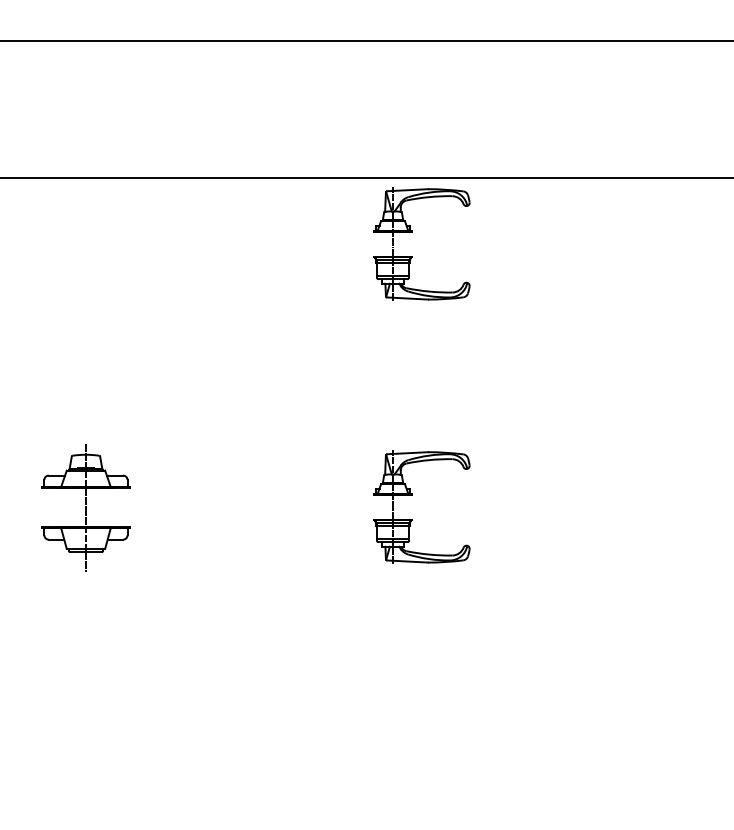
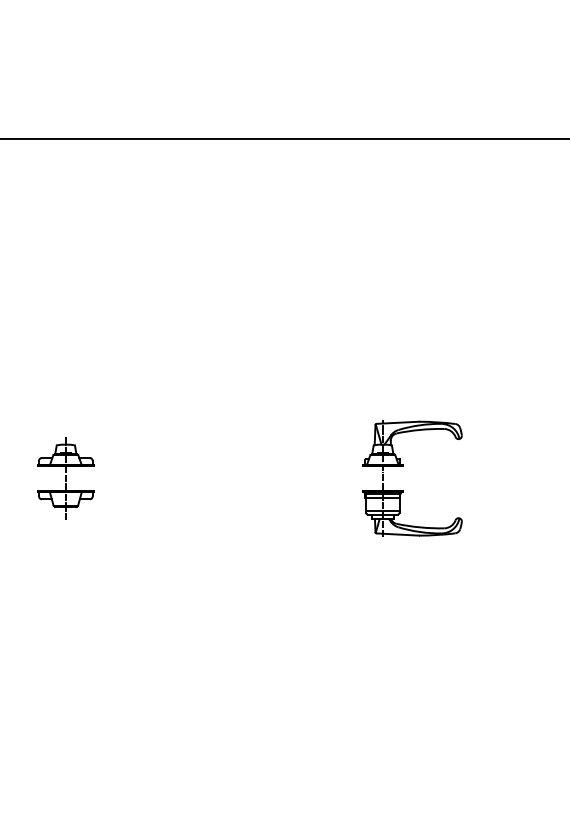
part: (412, 232) -> (402, 195), removed
part: (85, 506) -> (65, 477), size x0.62

